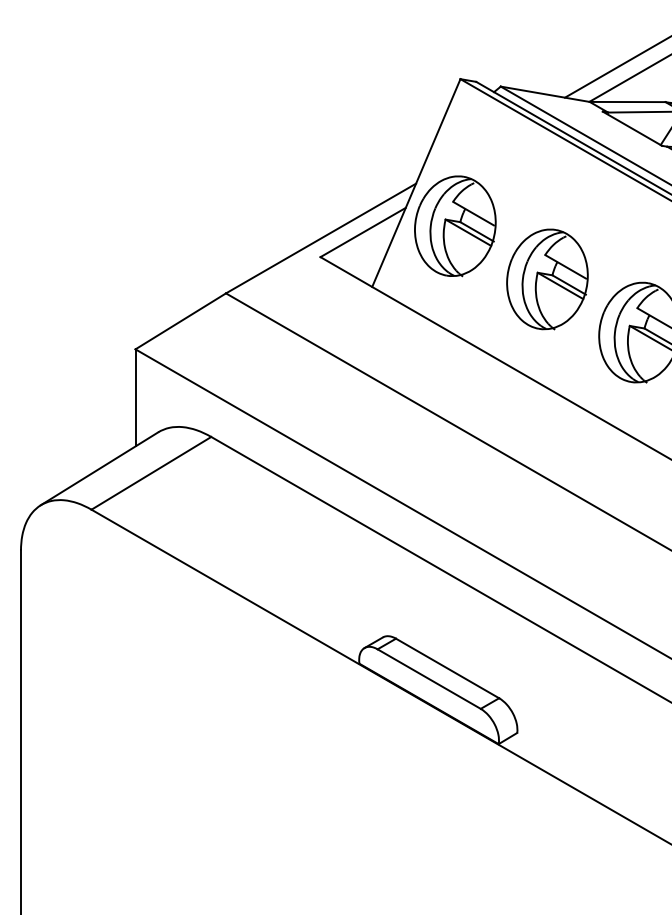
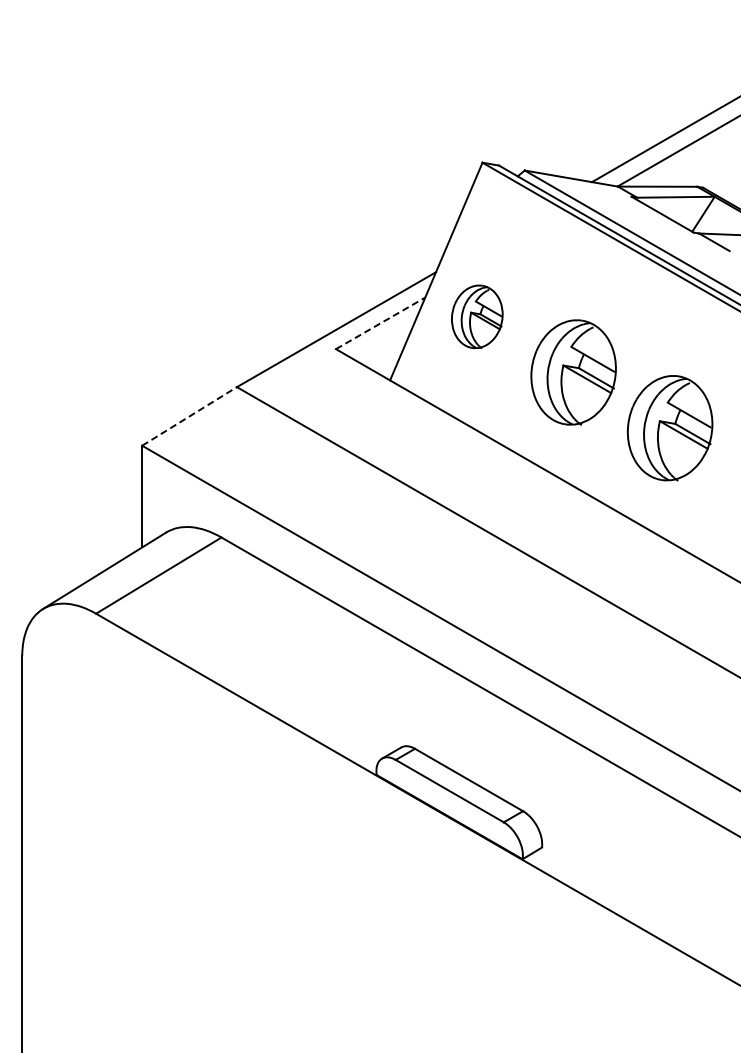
part: (455, 225) -> (477, 316), size x0.6
line: (363, 232) -> (380, 323), solid -> dashed
line: (180, 321) -> (189, 416), solid -> dashed

